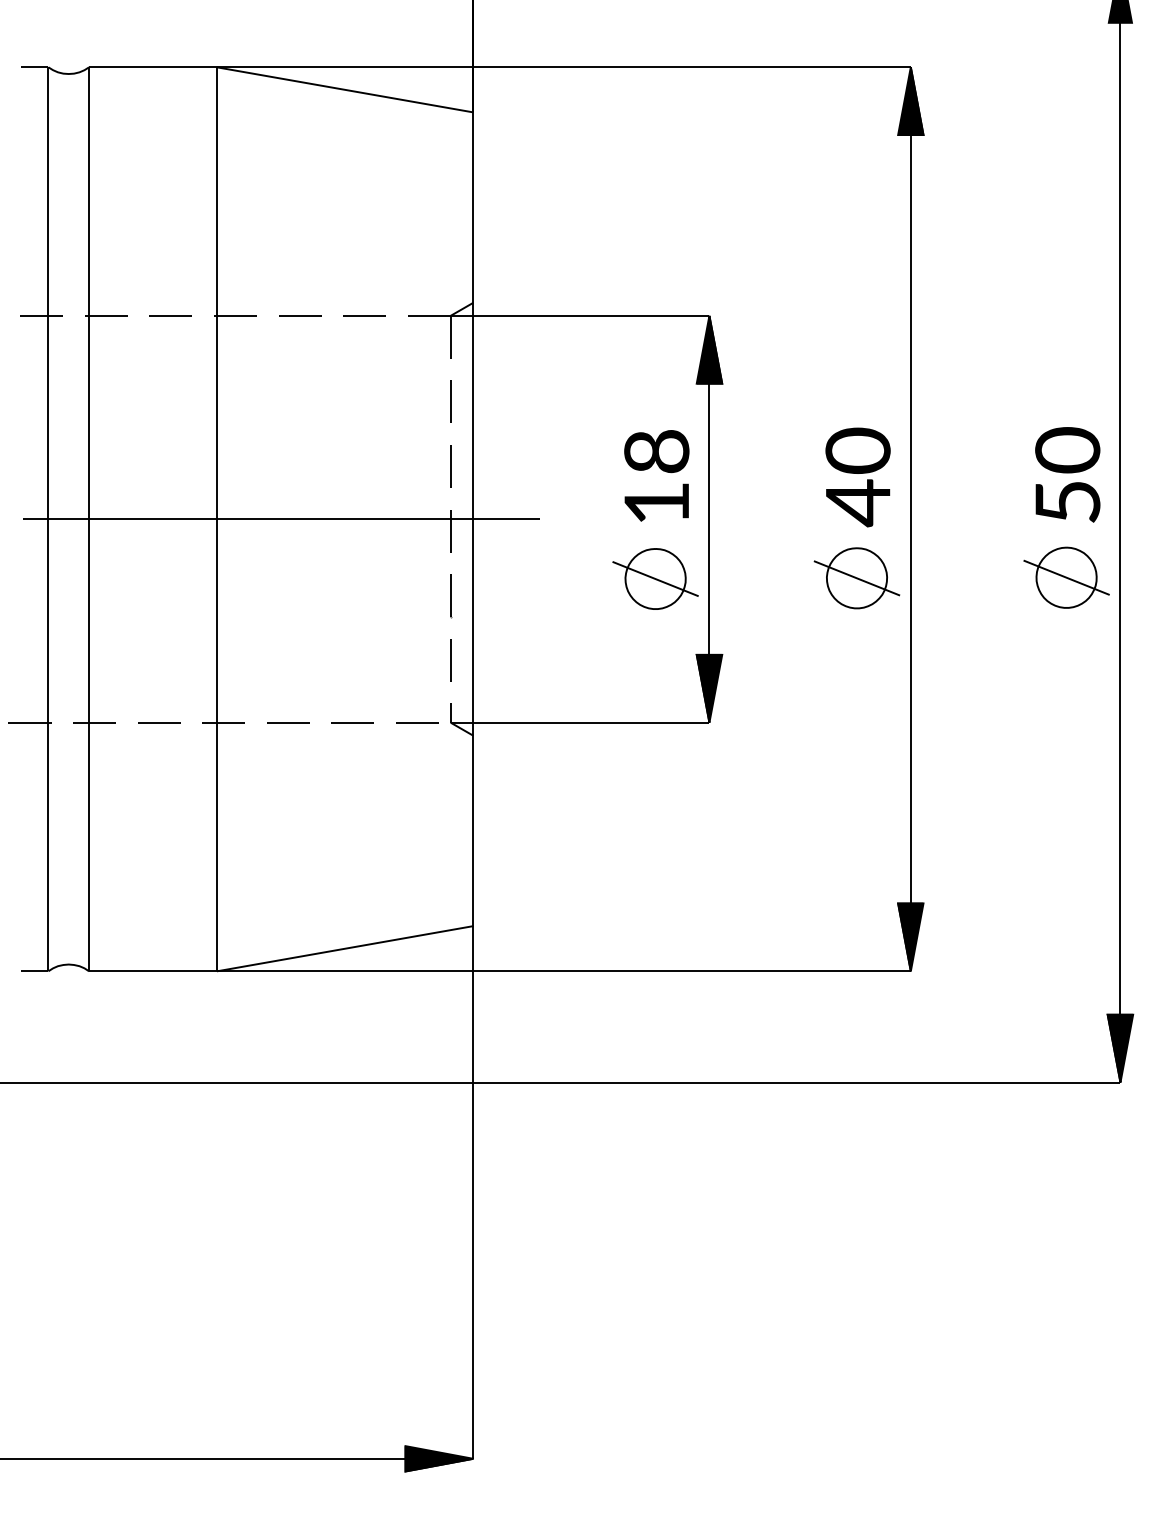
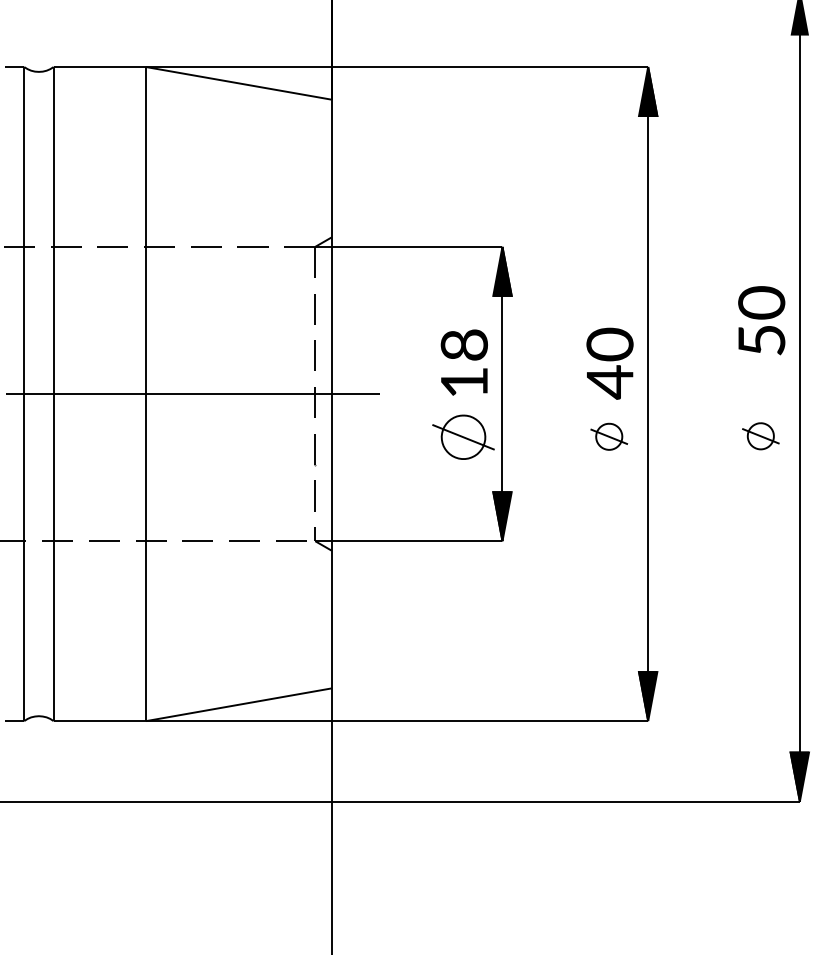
text: (1067, 474) -> (761, 320), moved
part: (1066, 577) -> (760, 436), size x0.6
part: (856, 578) -> (608, 436), size x0.6

